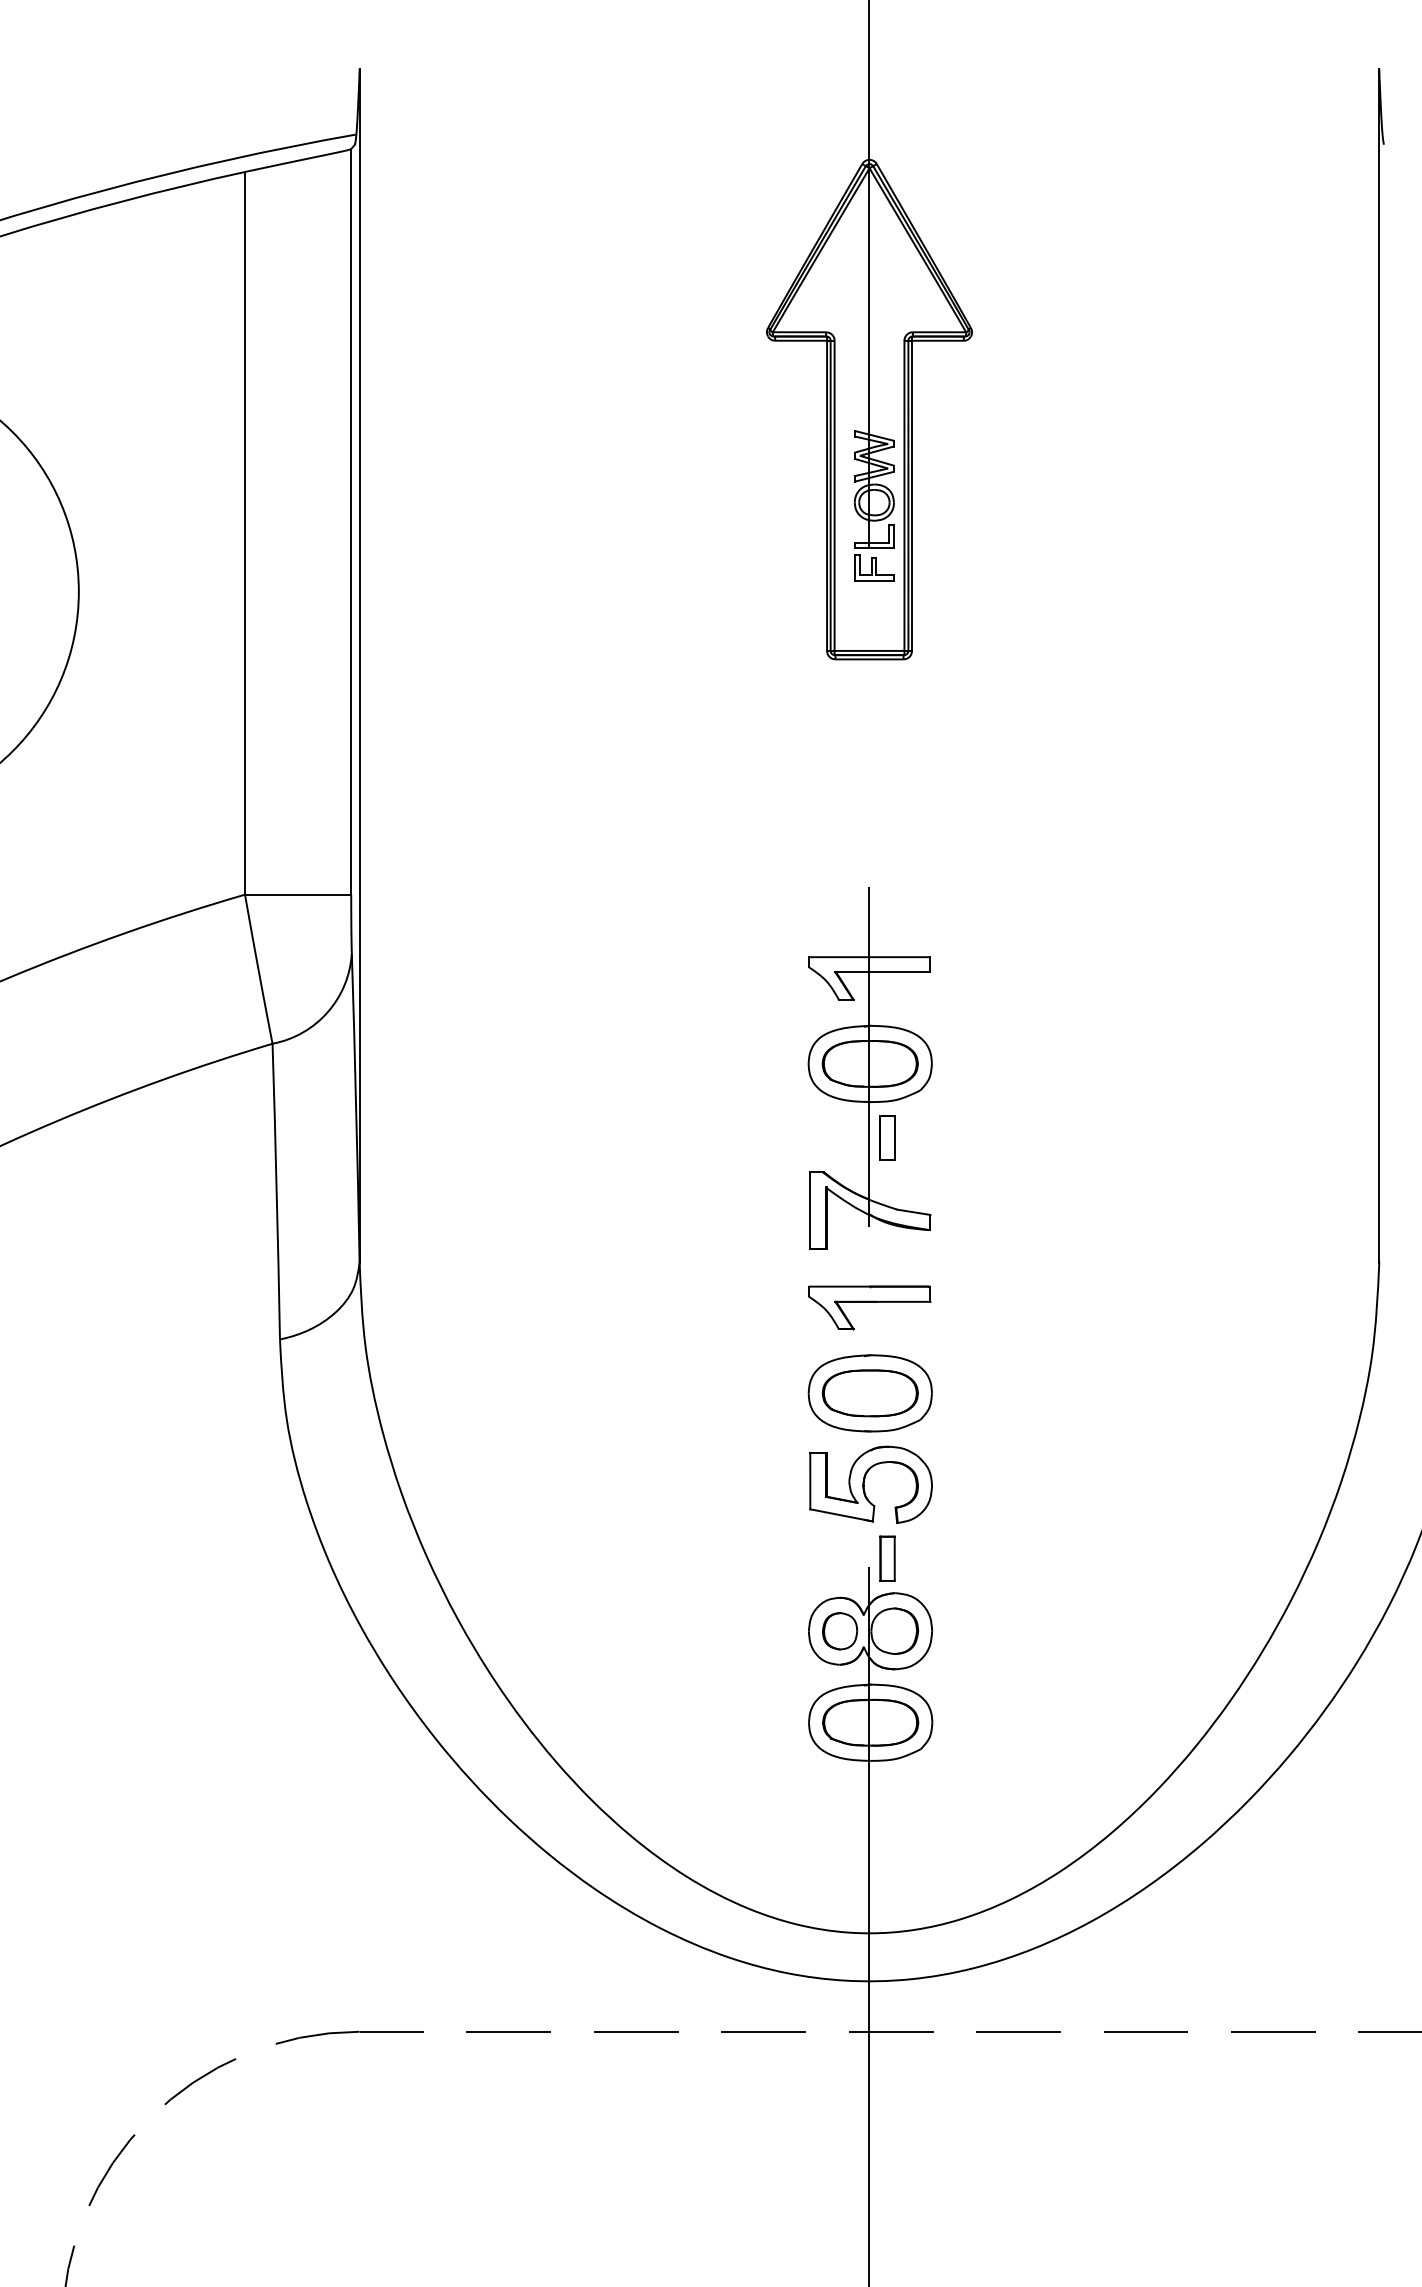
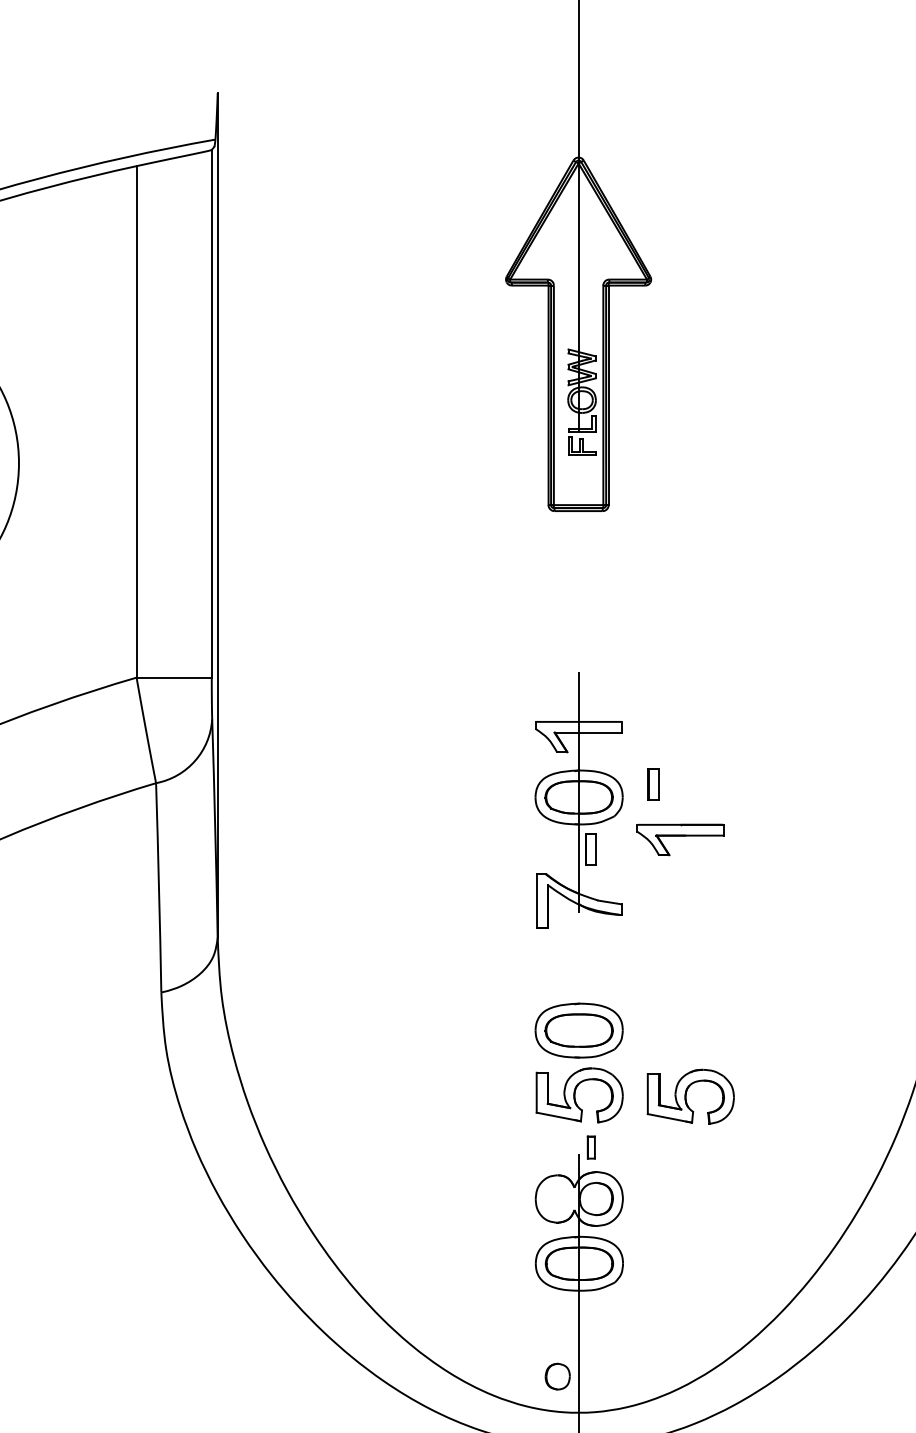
part: (975, 1045) -> (653, 784), added
part: (869, 1307) -> (680, 839), moved
part: (1027, 1486) -> (690, 1096), added
part: (887, 1558) -> (591, 1147), size x0.7
part: (840, 1631) -> (558, 1376), moved

